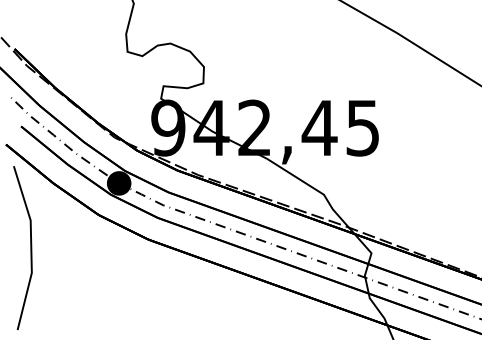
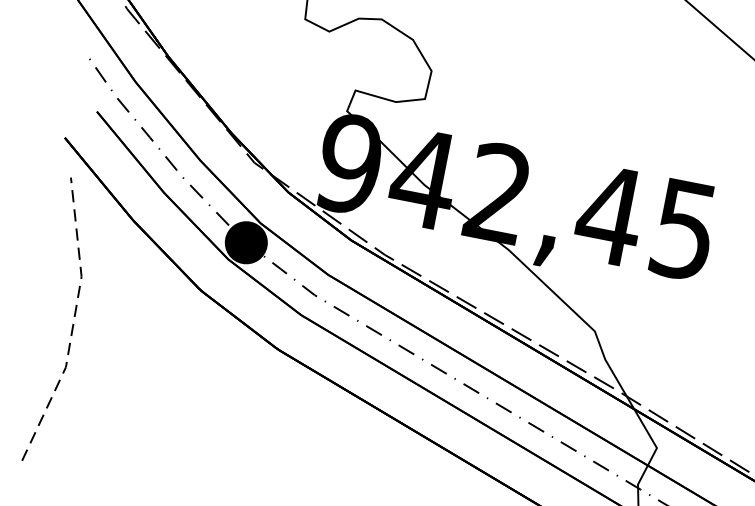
line: (31, 247) -> (73, 323), solid -> dashed

